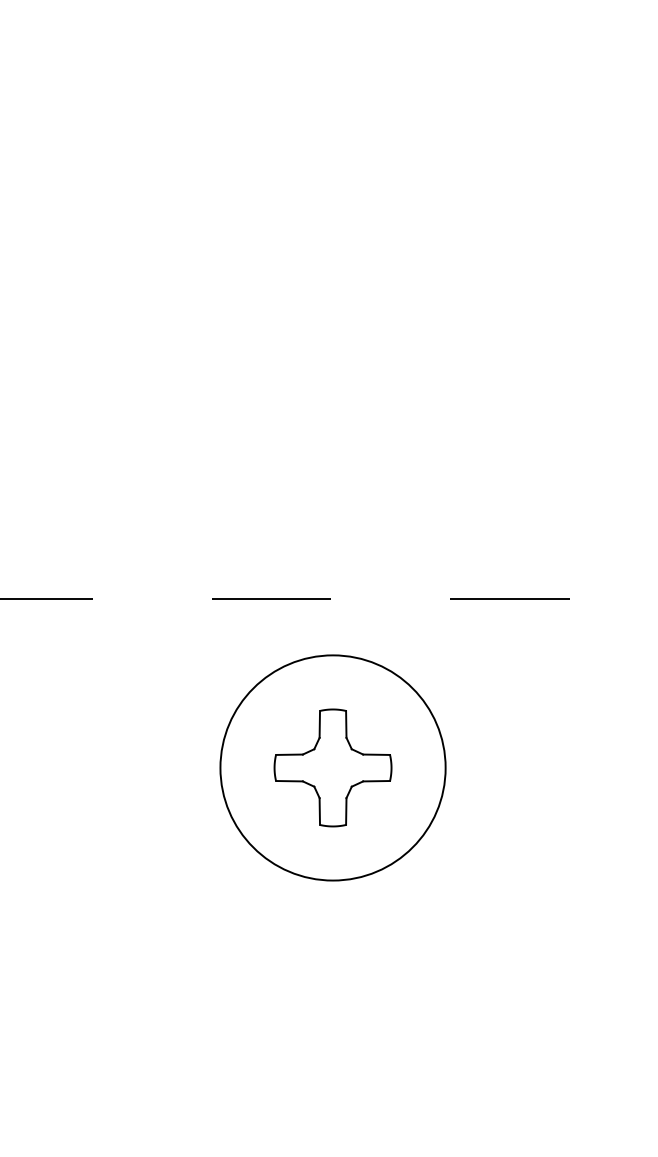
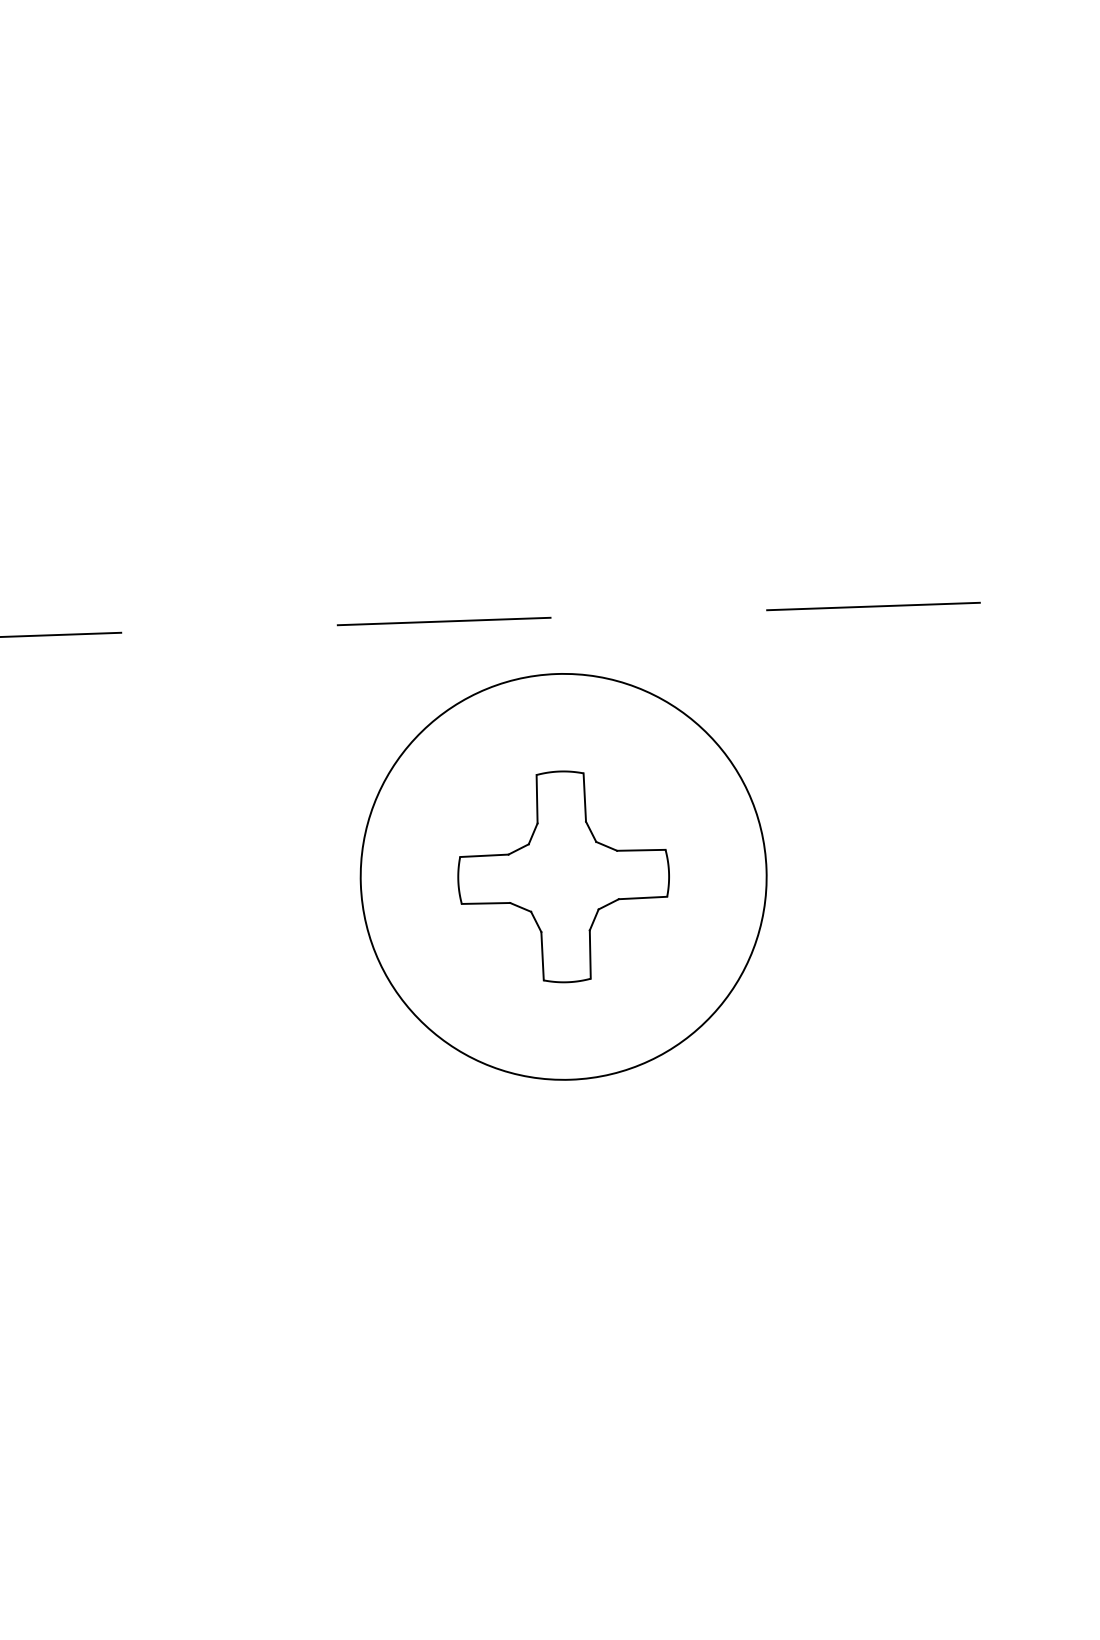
part: (332, 767) -> (562, 876), moved

